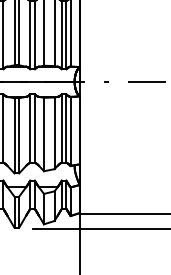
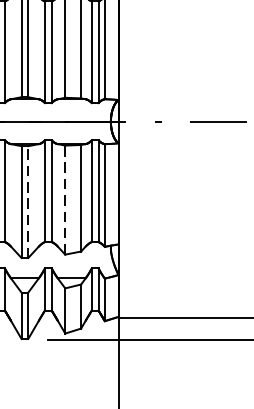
line: (43, 134) -> (64, 200), solid -> dashed
line: (19, 135) -> (28, 201), solid -> dashed

